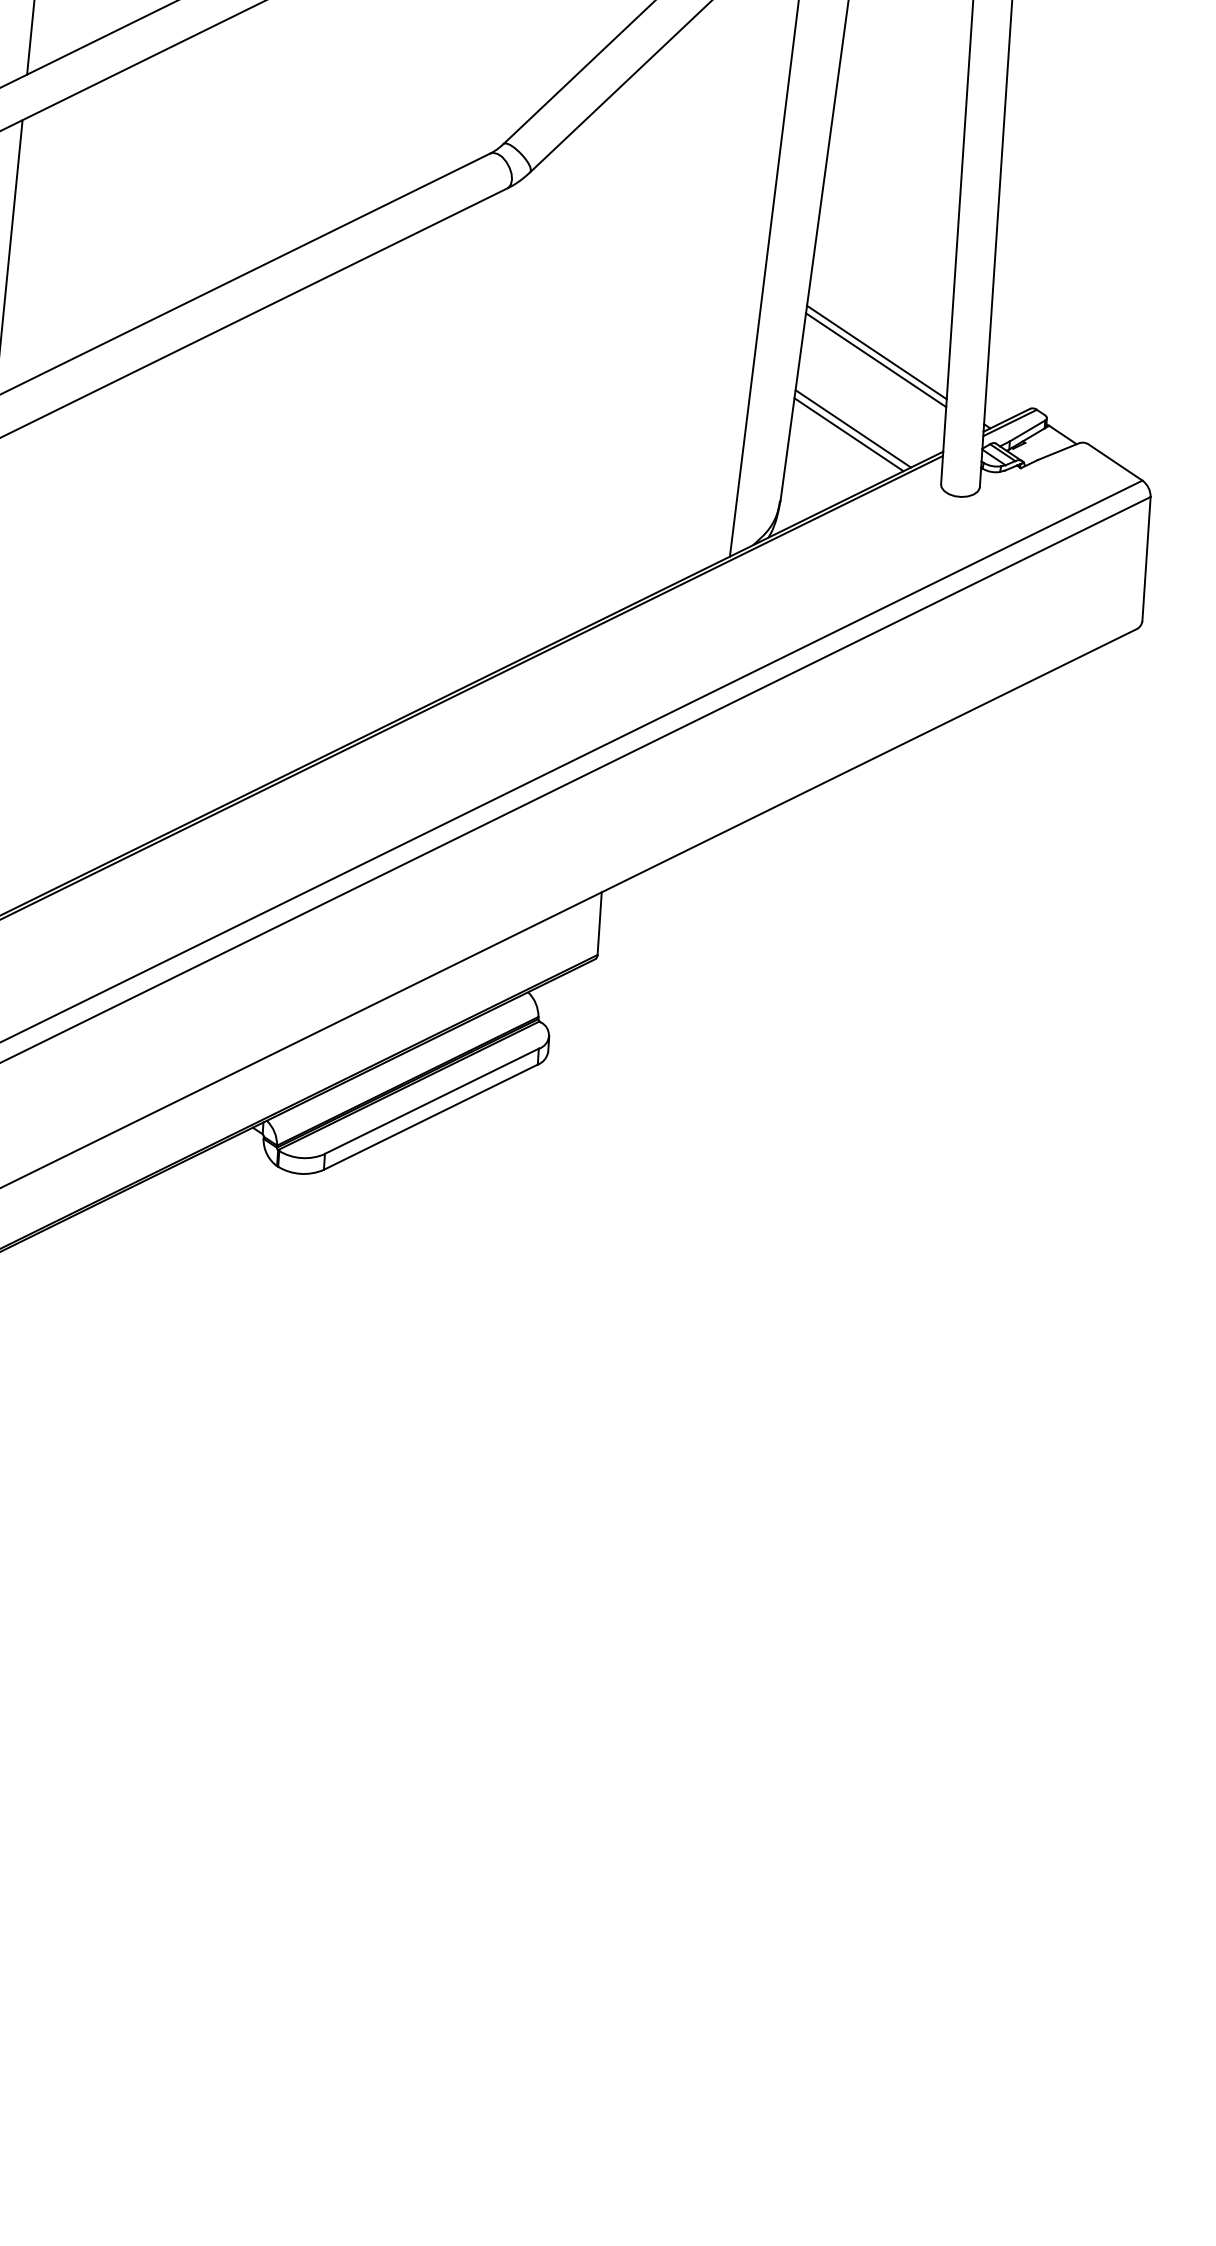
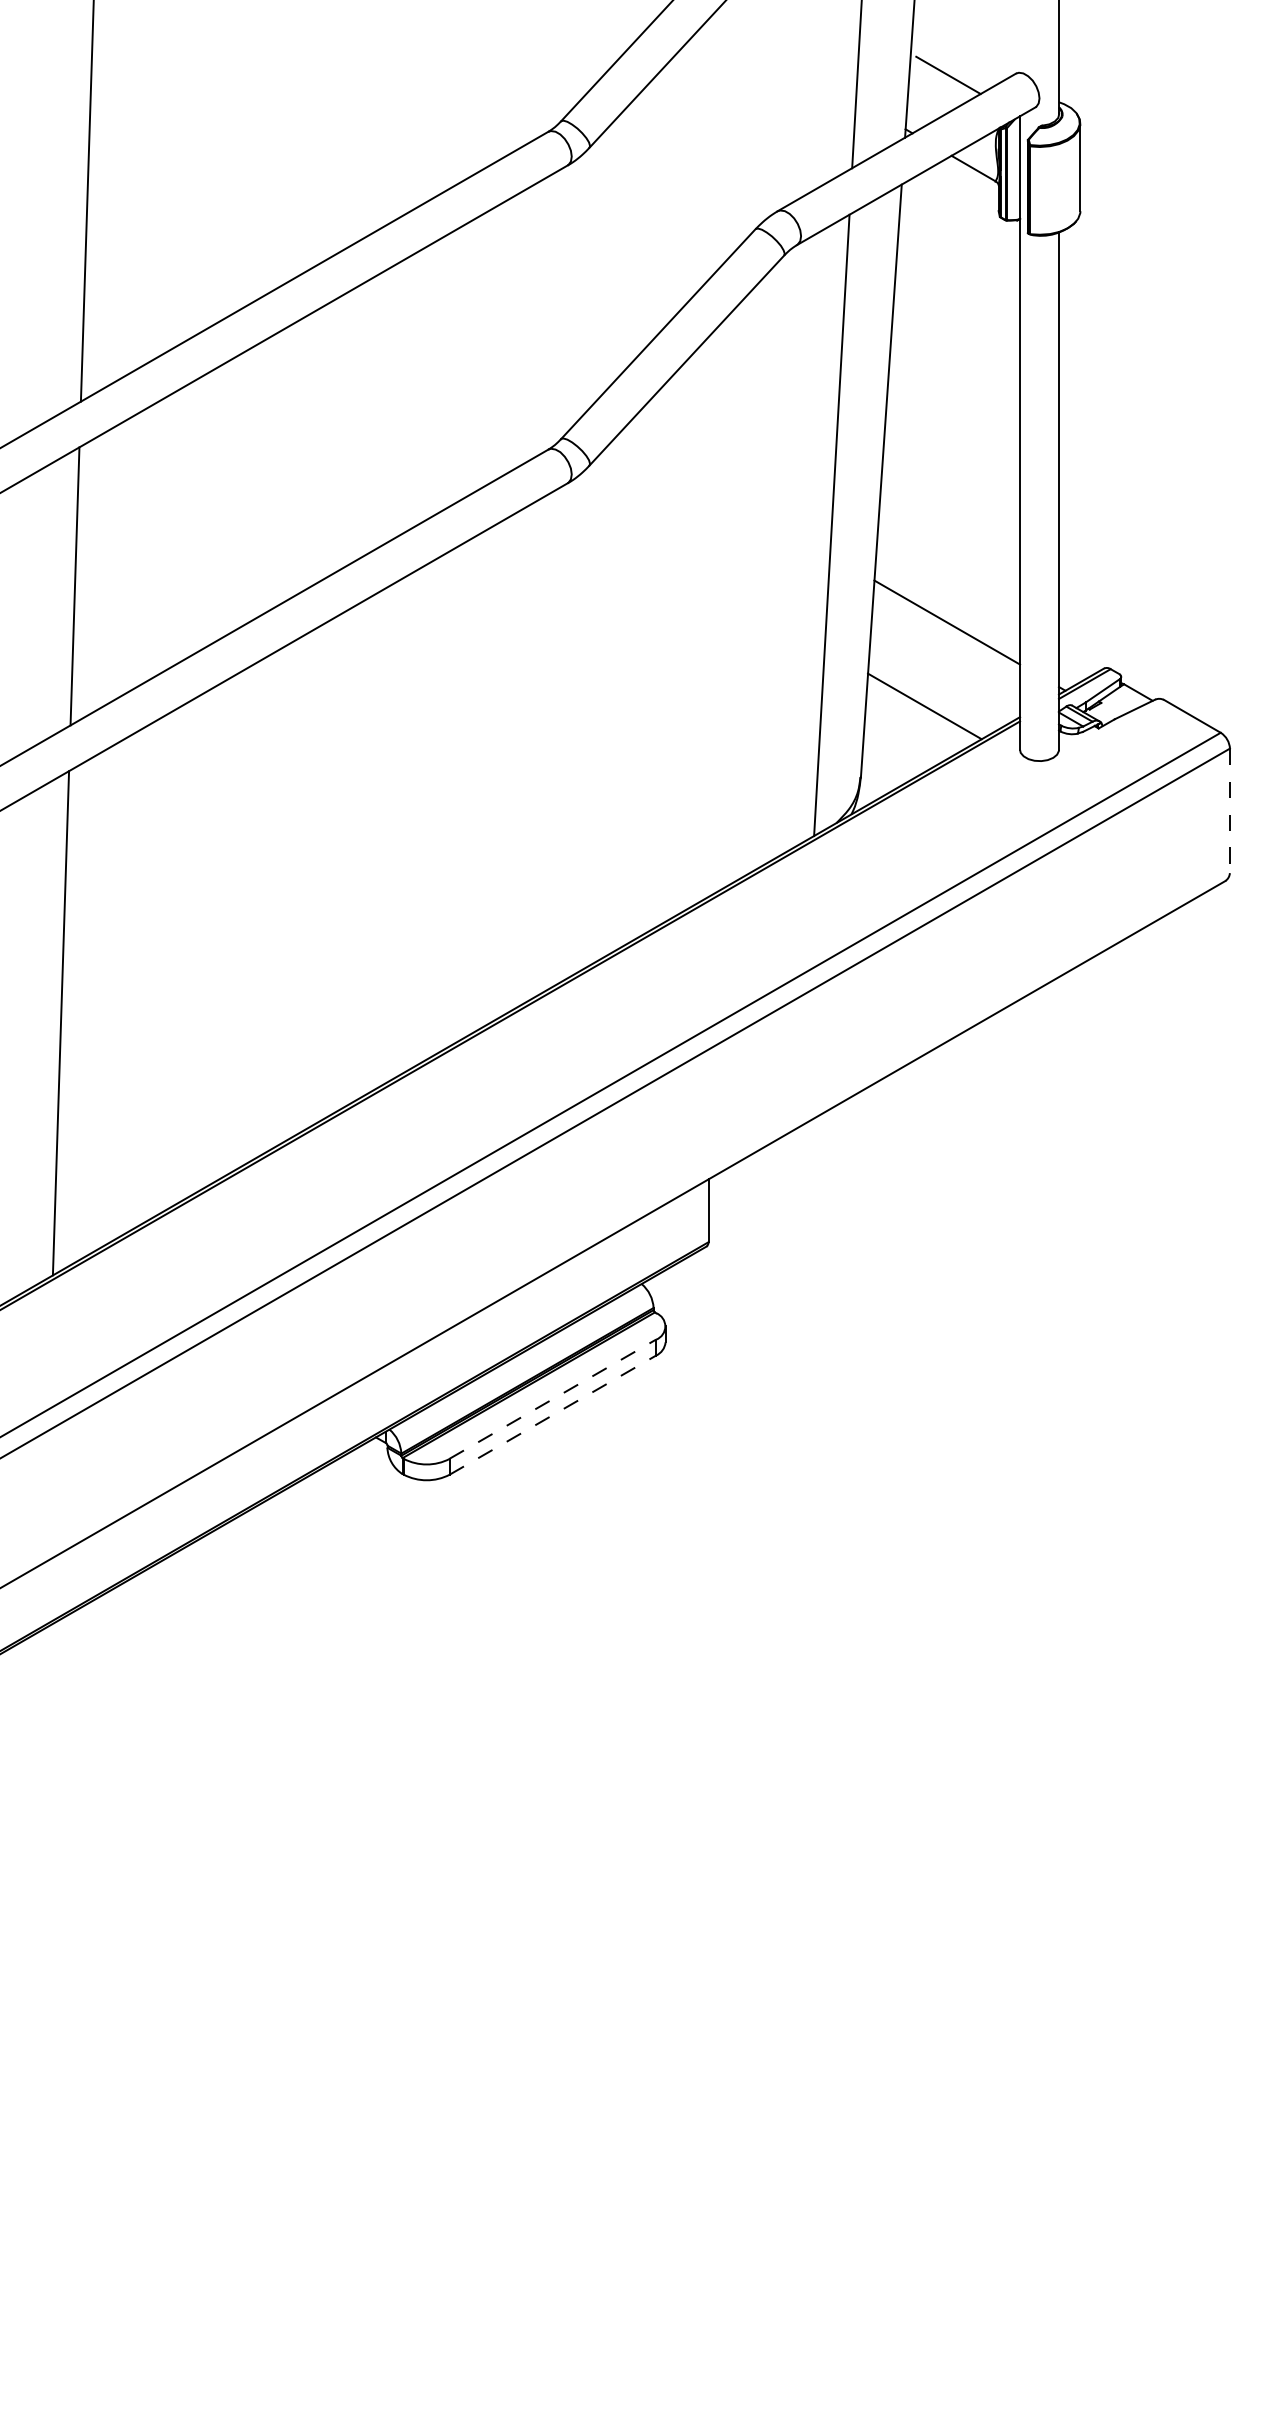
line: (875, 360) -> (946, 630), removed
line: (853, 429) -> (928, 700), removed
line: (1145, 559) -> (1229, 811), solid -> dashed
line: (432, 1100) -> (553, 1398), solid -> dashed
line: (431, 1116) -> (553, 1414), solid -> dashed

